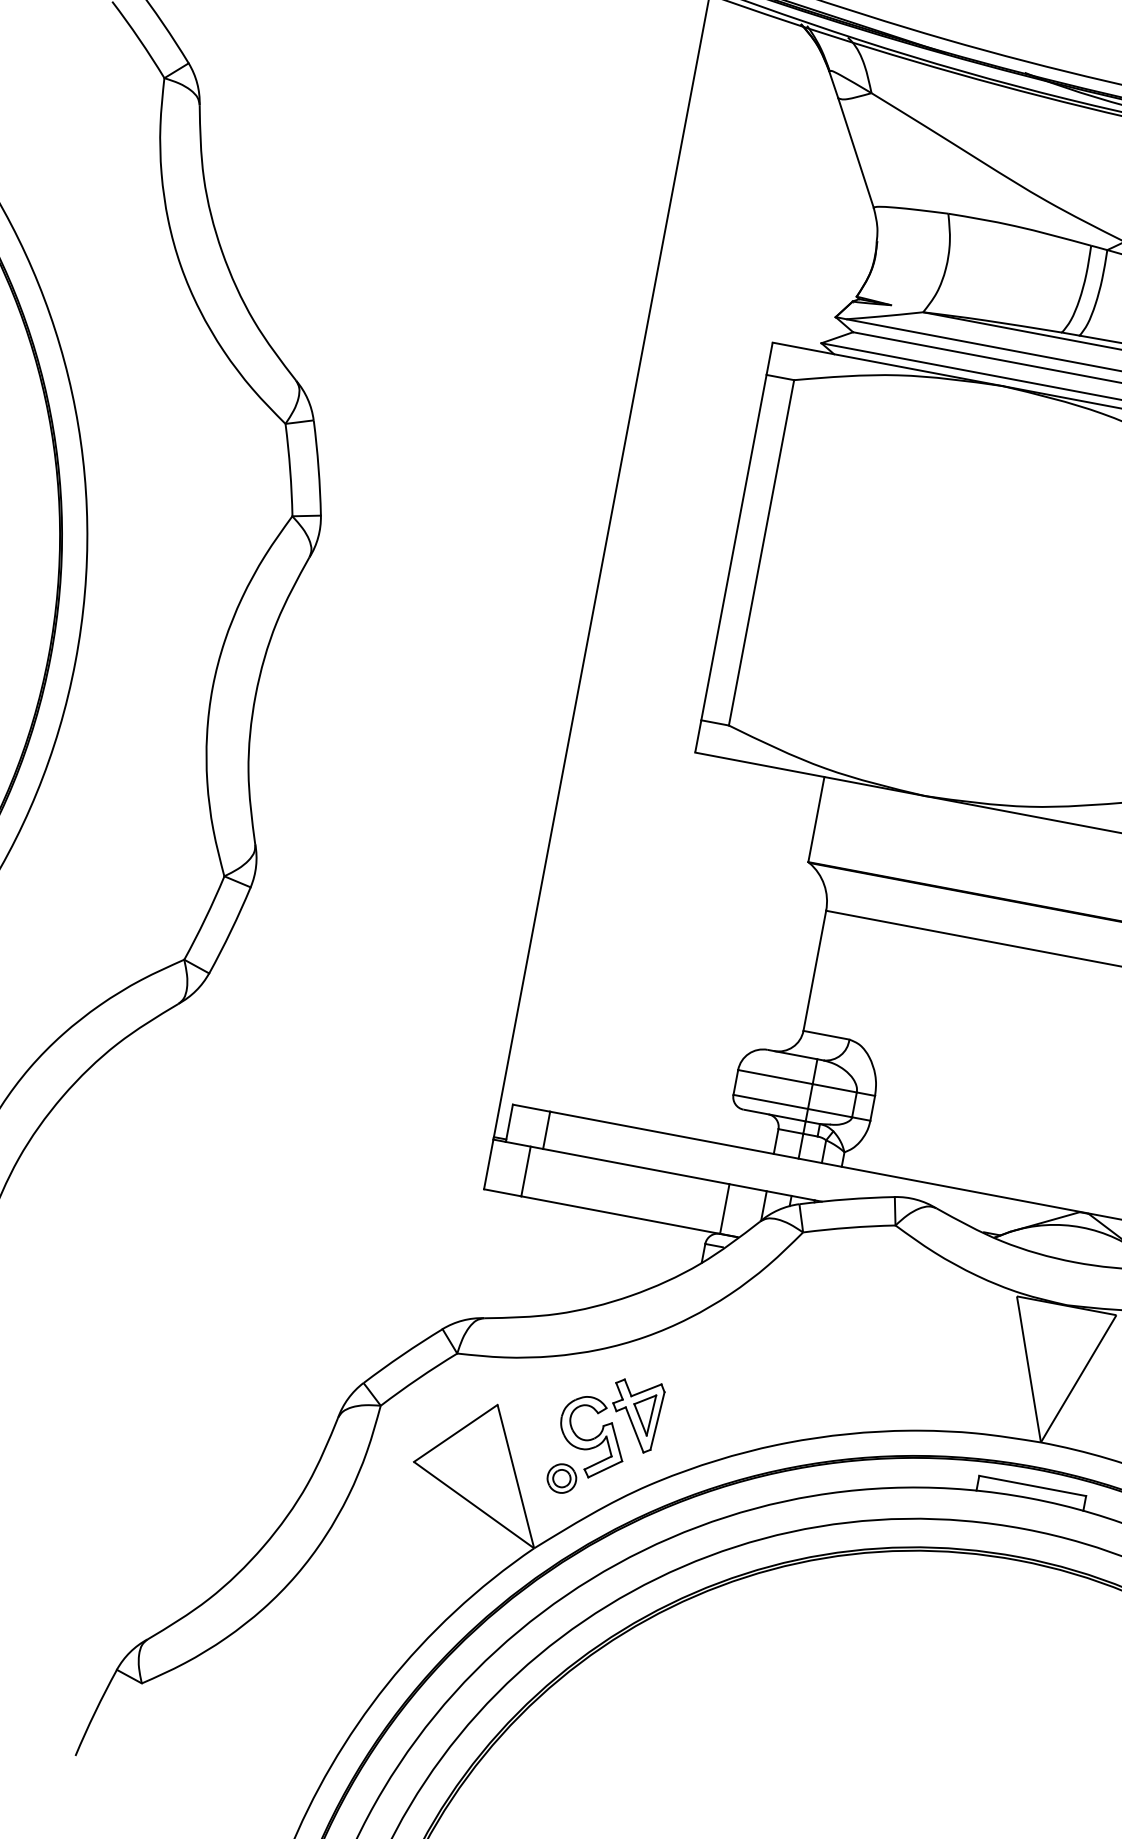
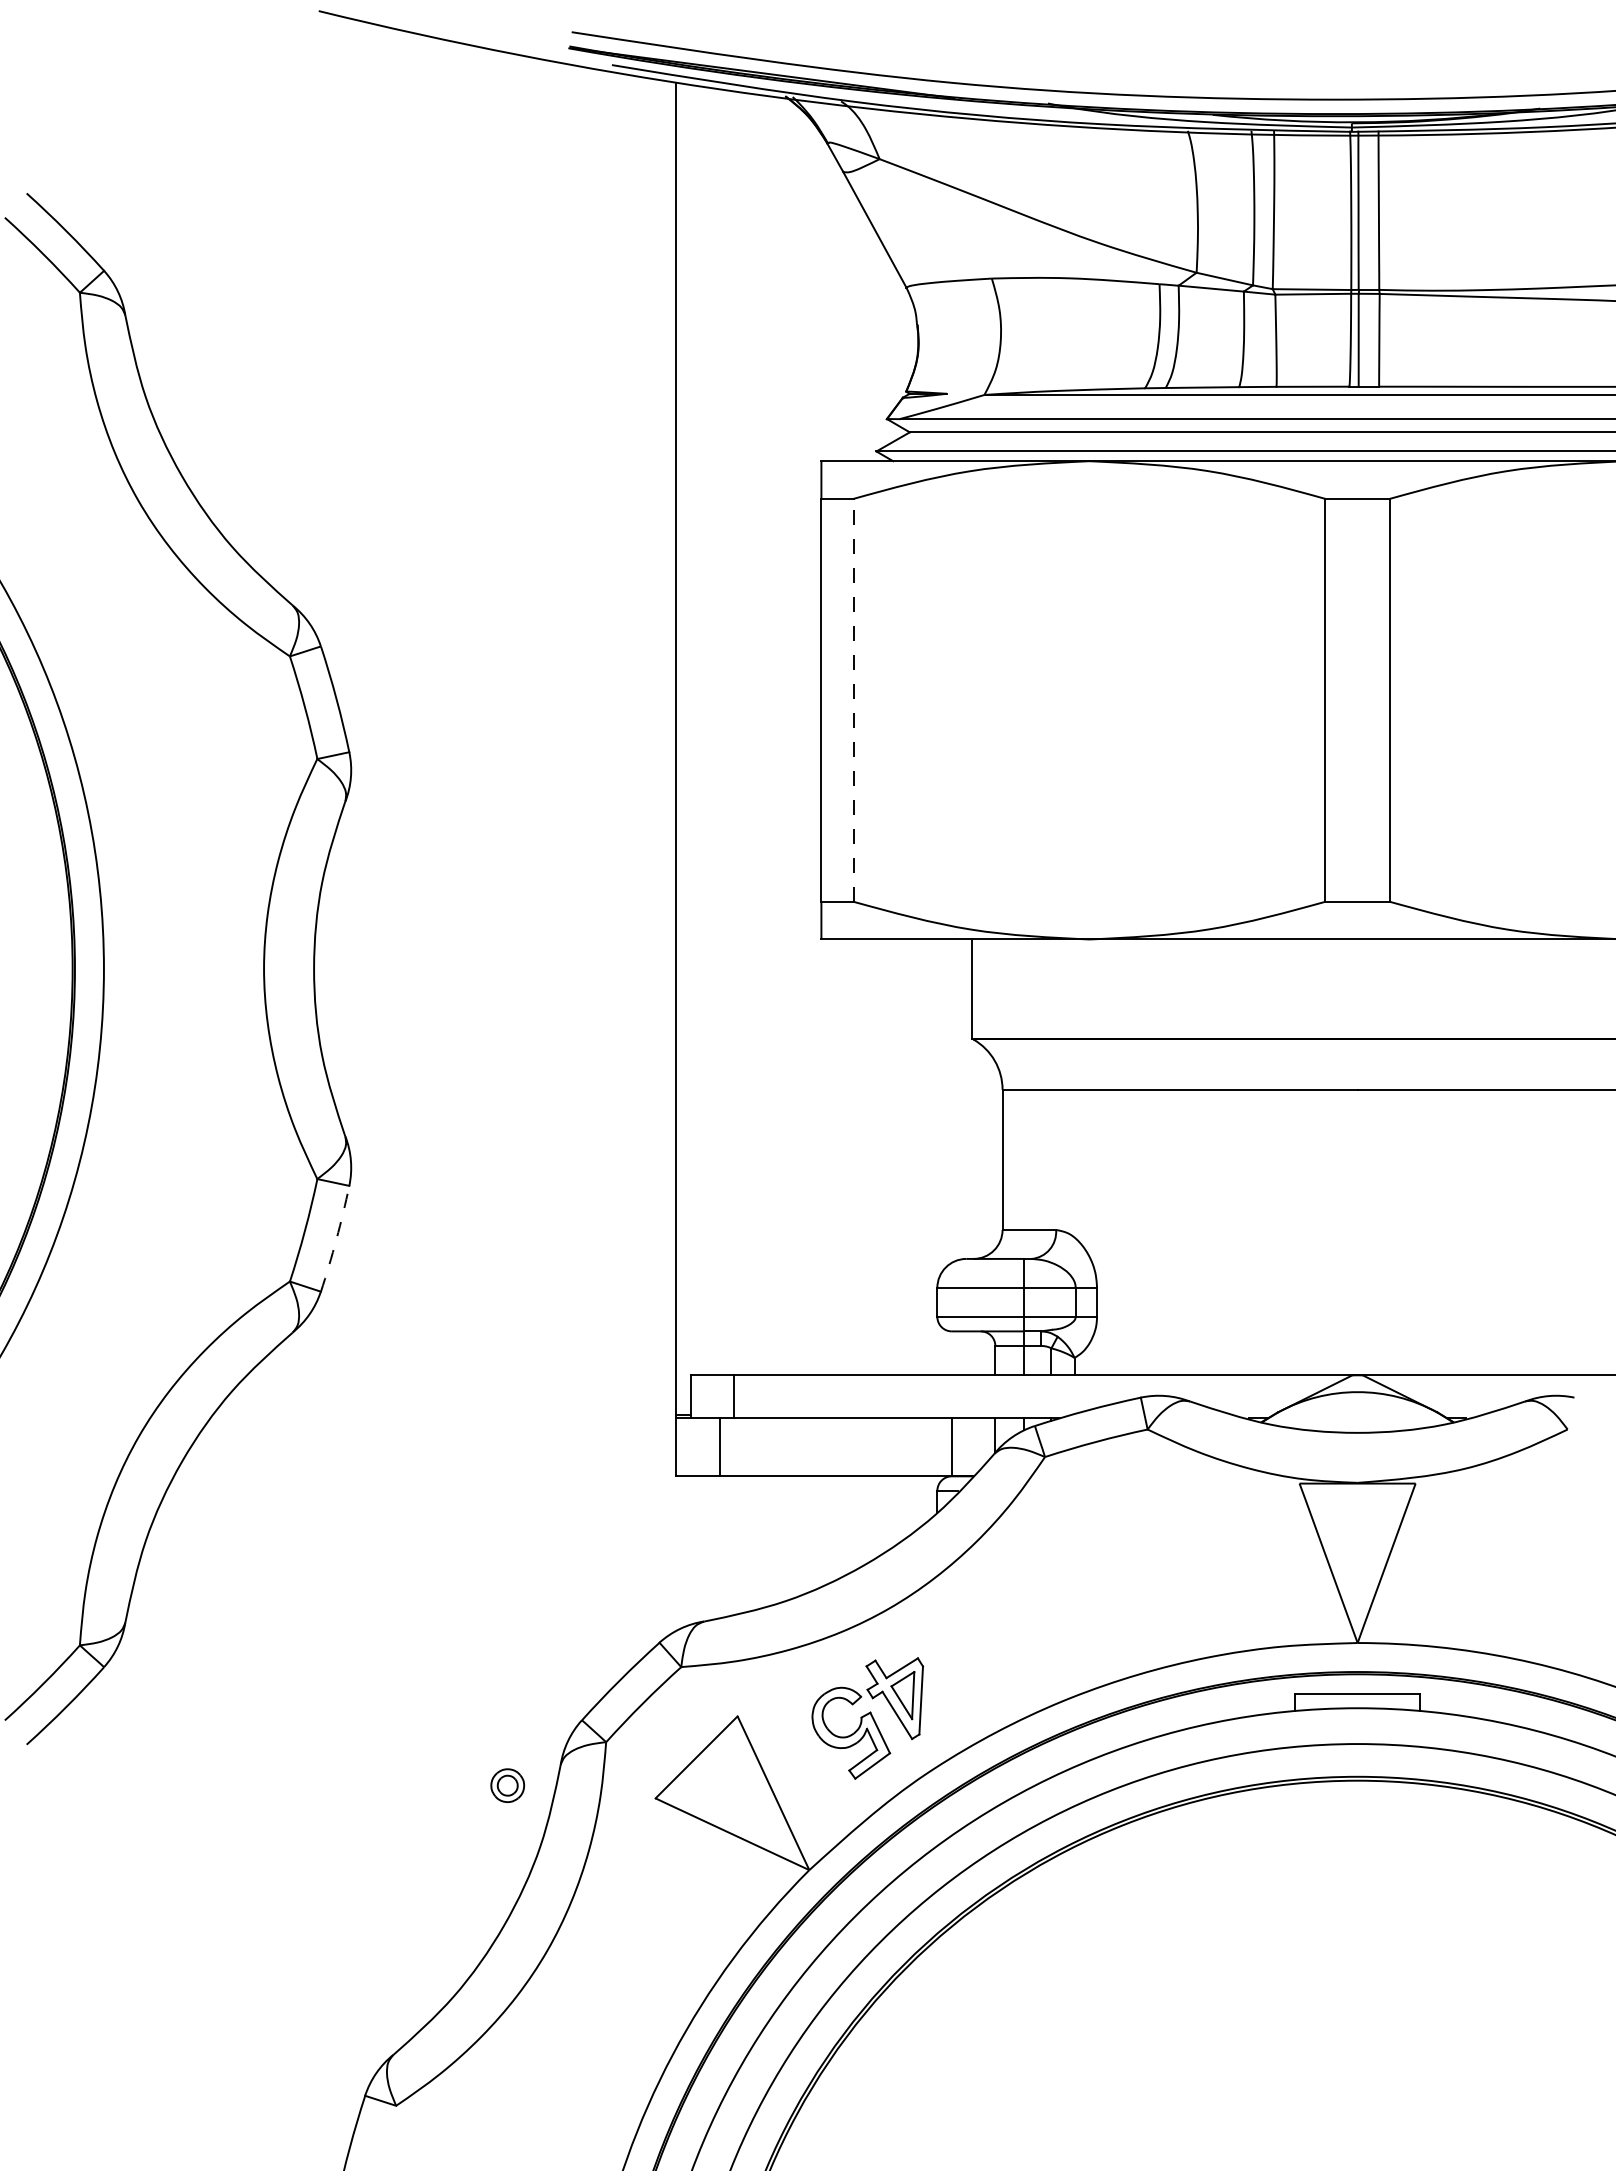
line: (761, 552) -> (853, 699), solid -> dashed
arc: (231, 931) -> (336, 1239), solid -> dashed
part: (561, 1478) -> (507, 1785), moved

